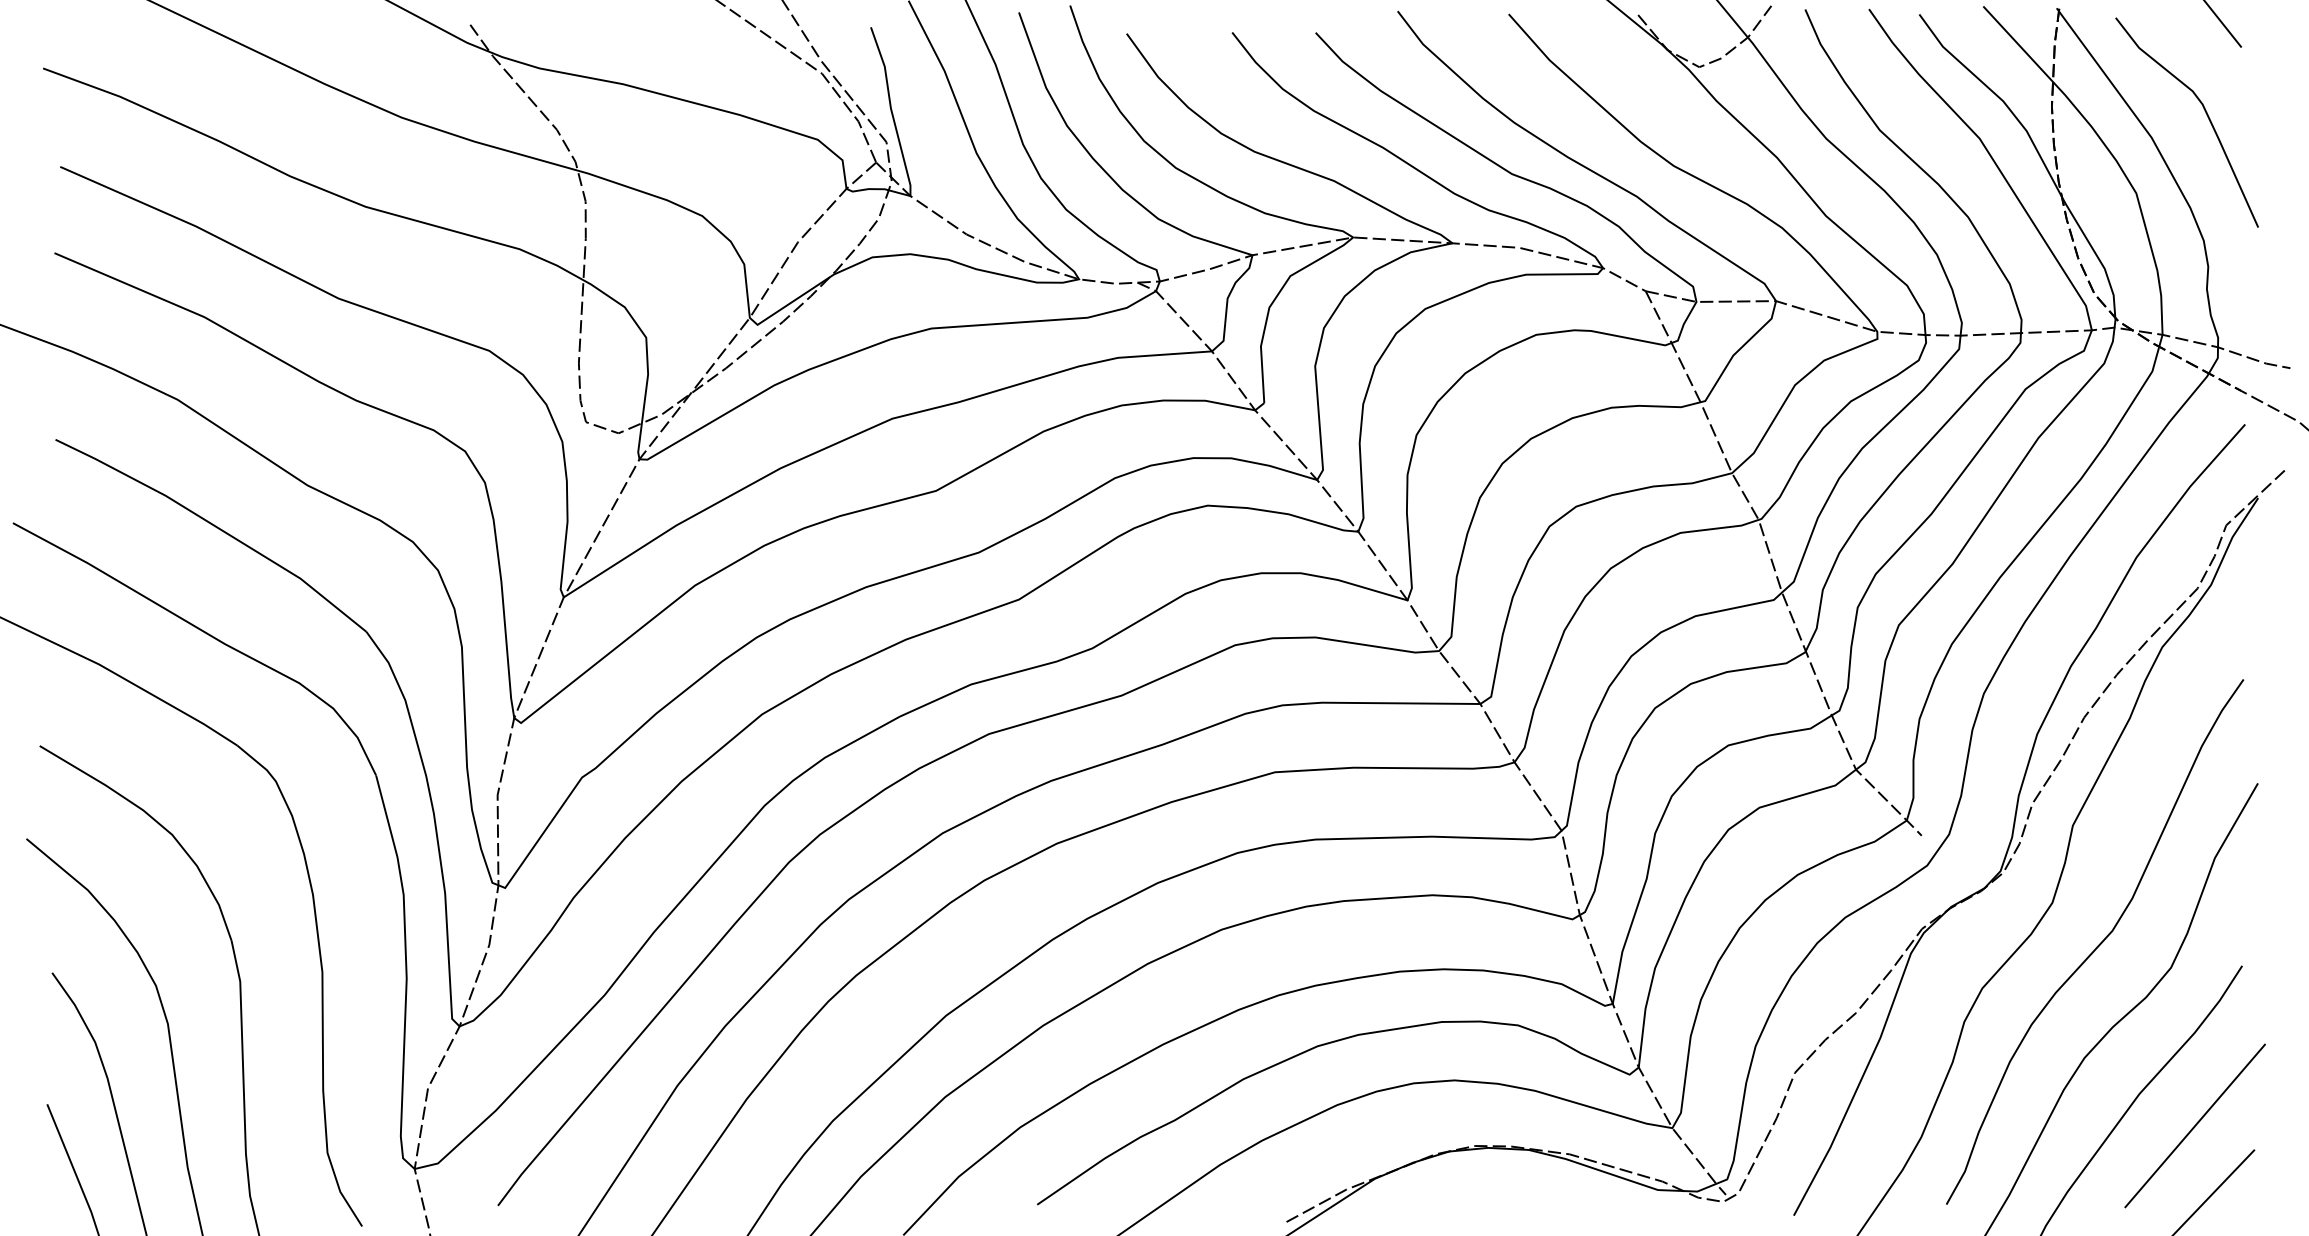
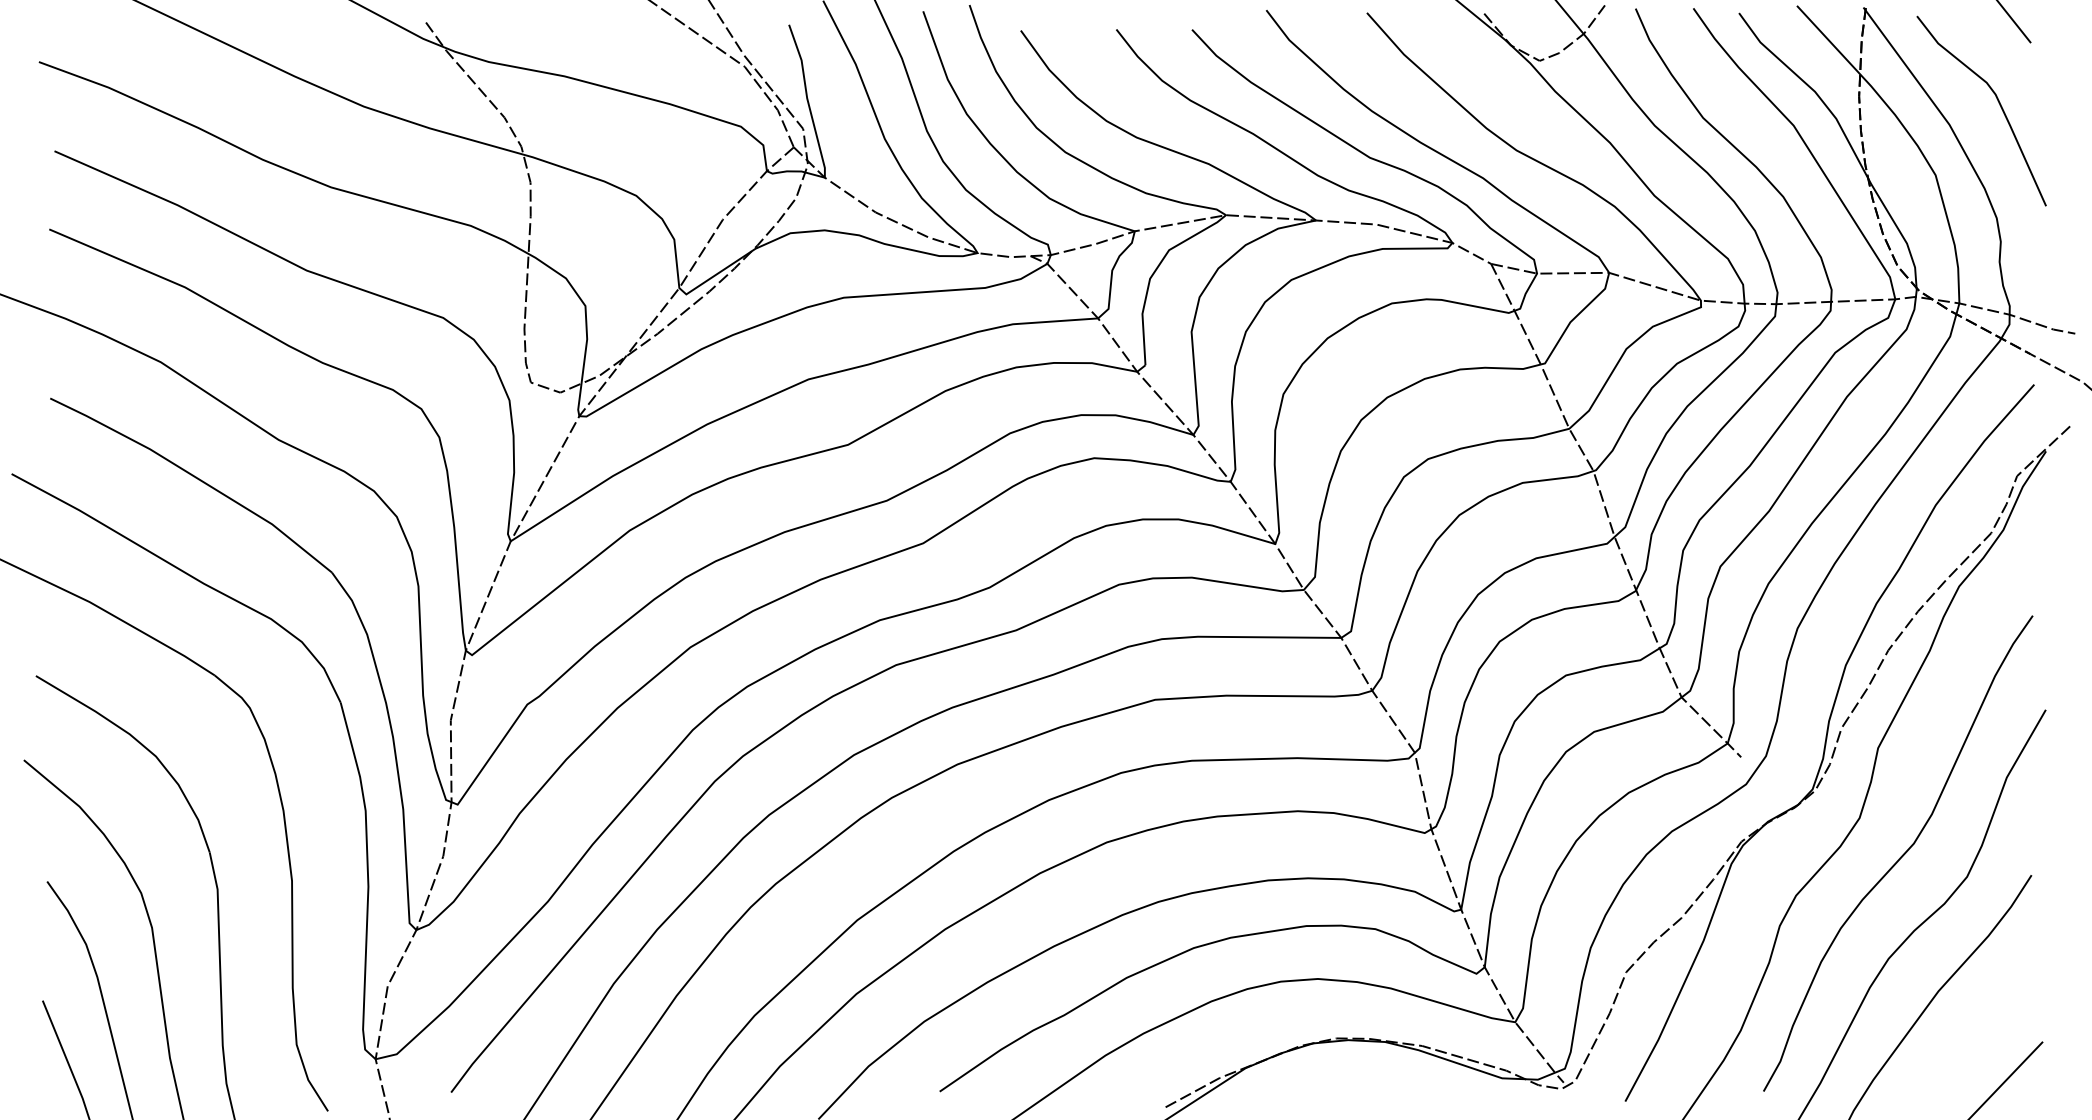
line: (2194, 1125) -> (1988, 1019), removed

